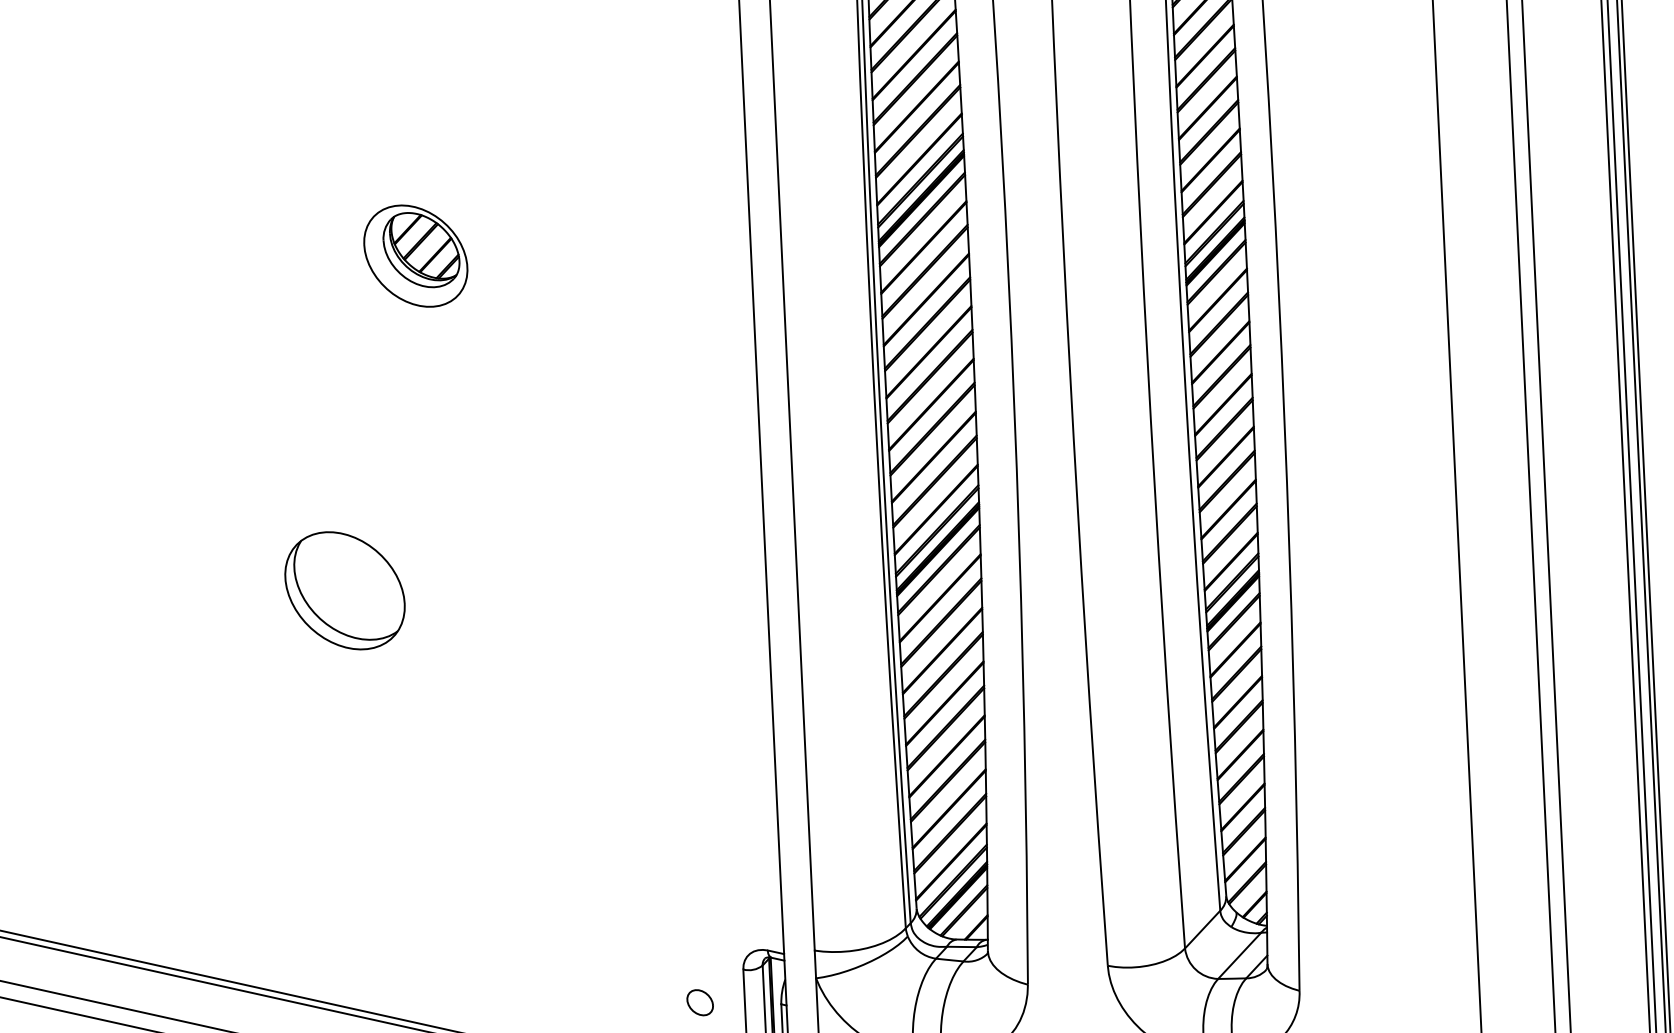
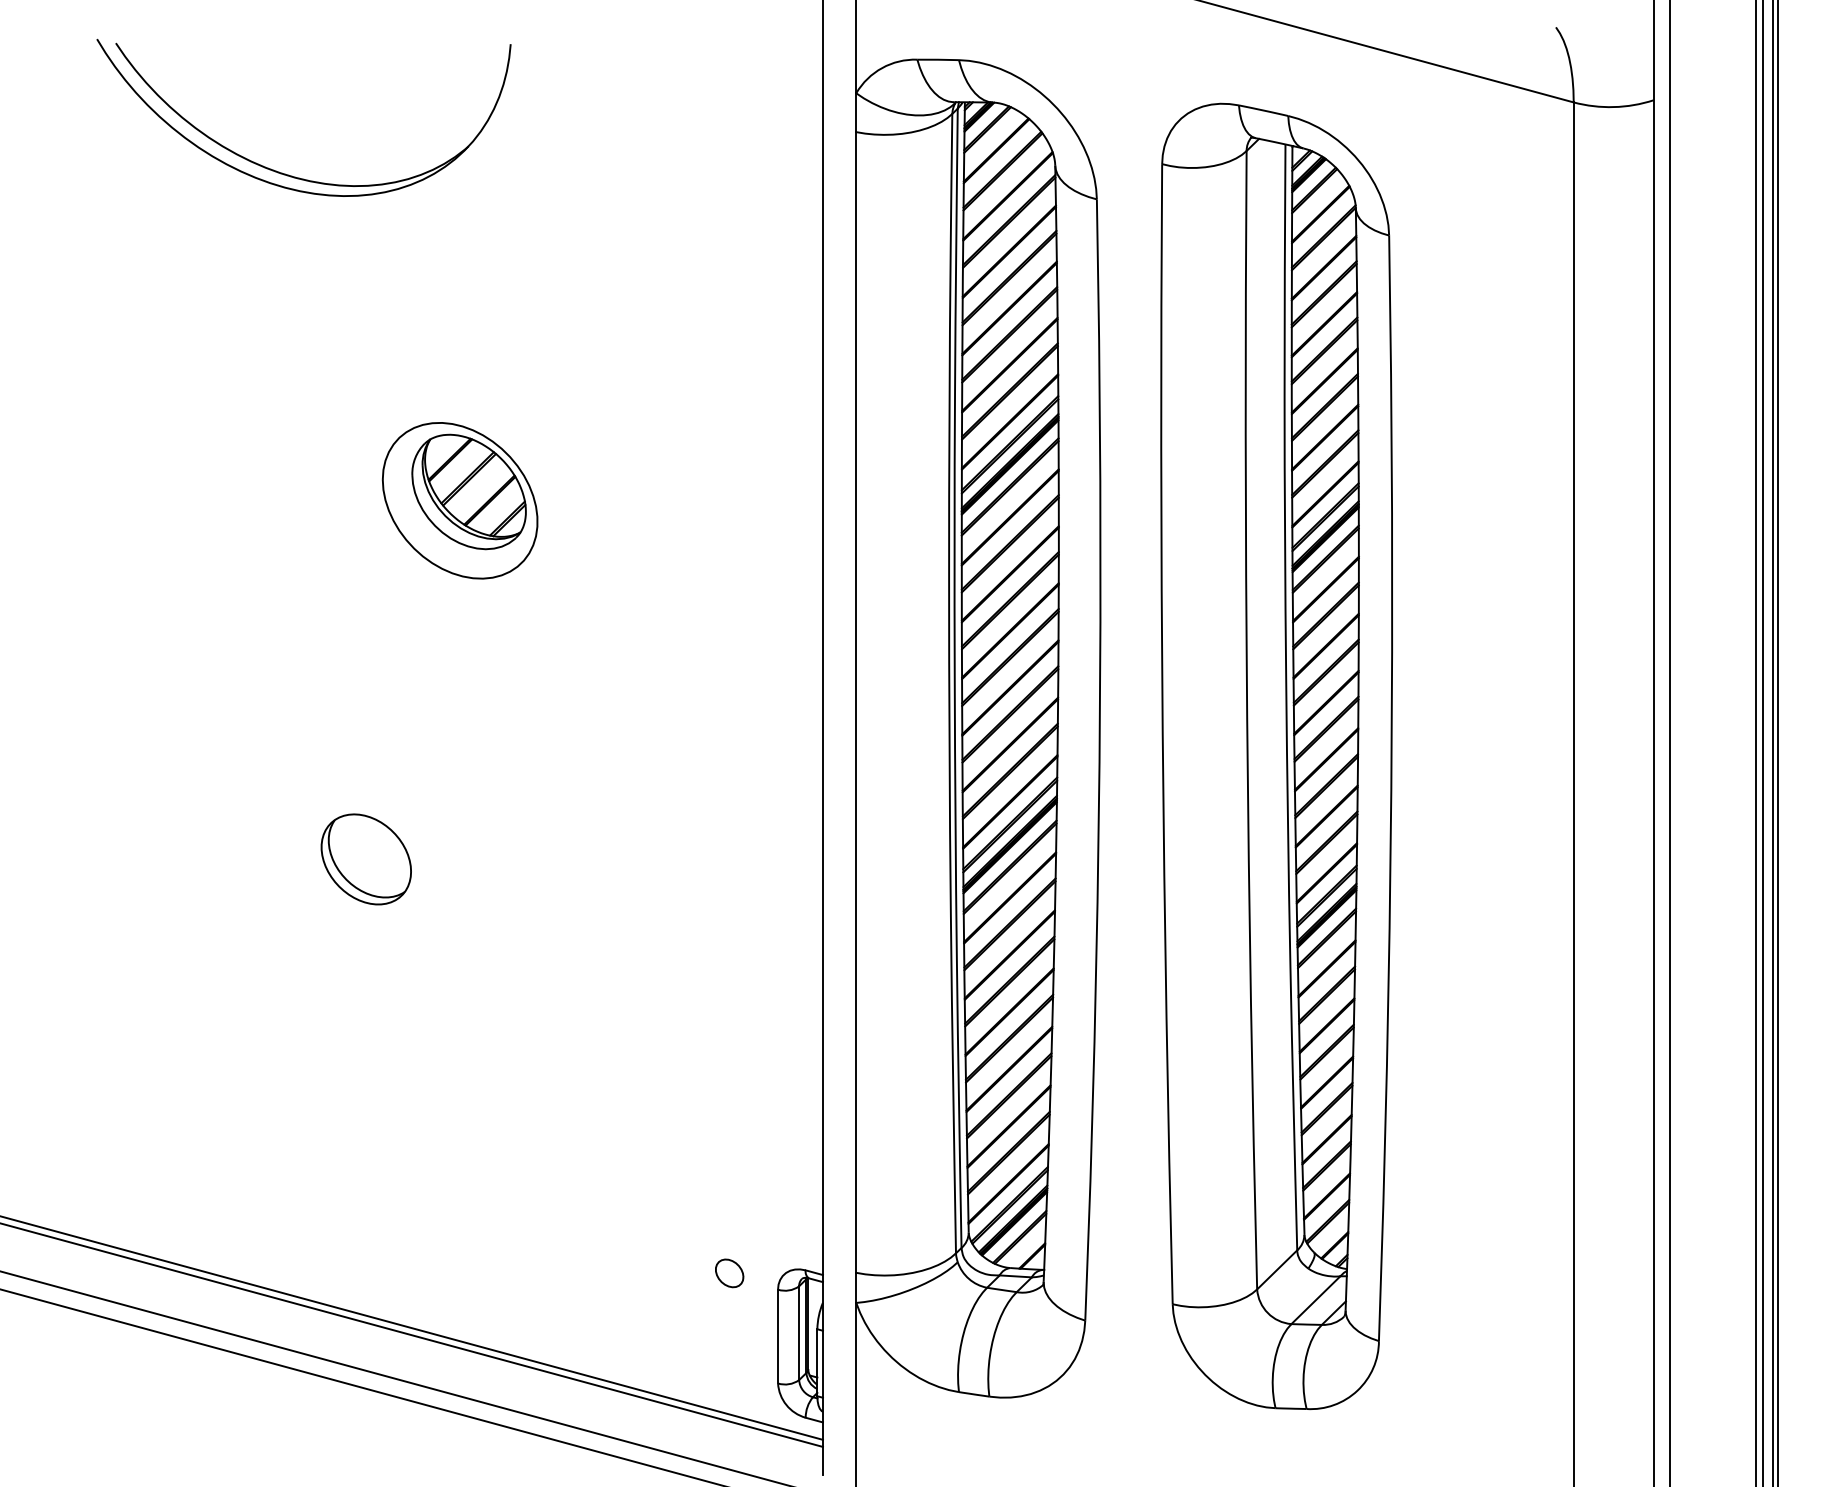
part: (415, 255) -> (459, 500), size x1.4
part: (345, 590) -> (366, 859), size x0.7
part: (700, 1002) -> (729, 1273), moved

